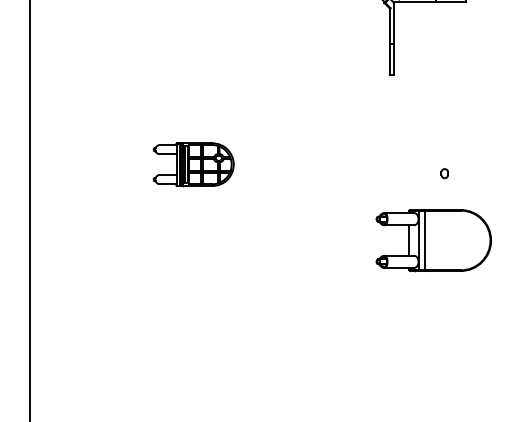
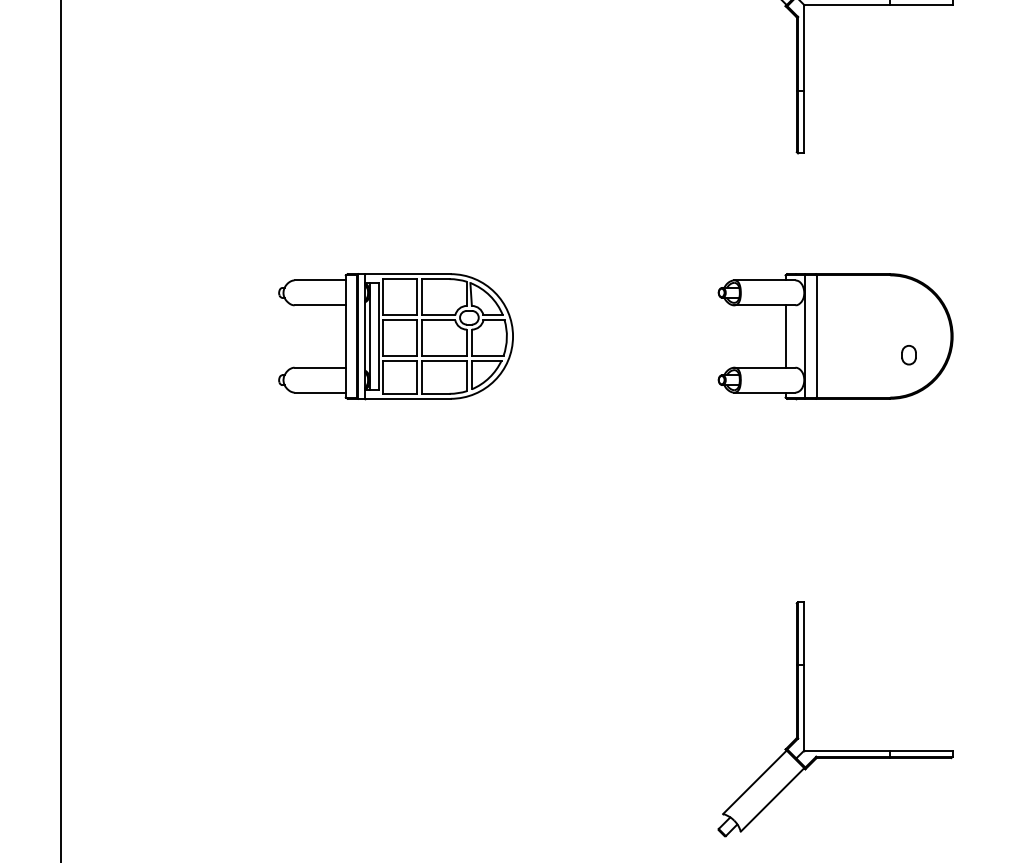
part: (193, 164) -> (395, 336), size x1.43
part: (433, 240) -> (834, 336), moved
part: (394, 351) -> (806, 718), added

